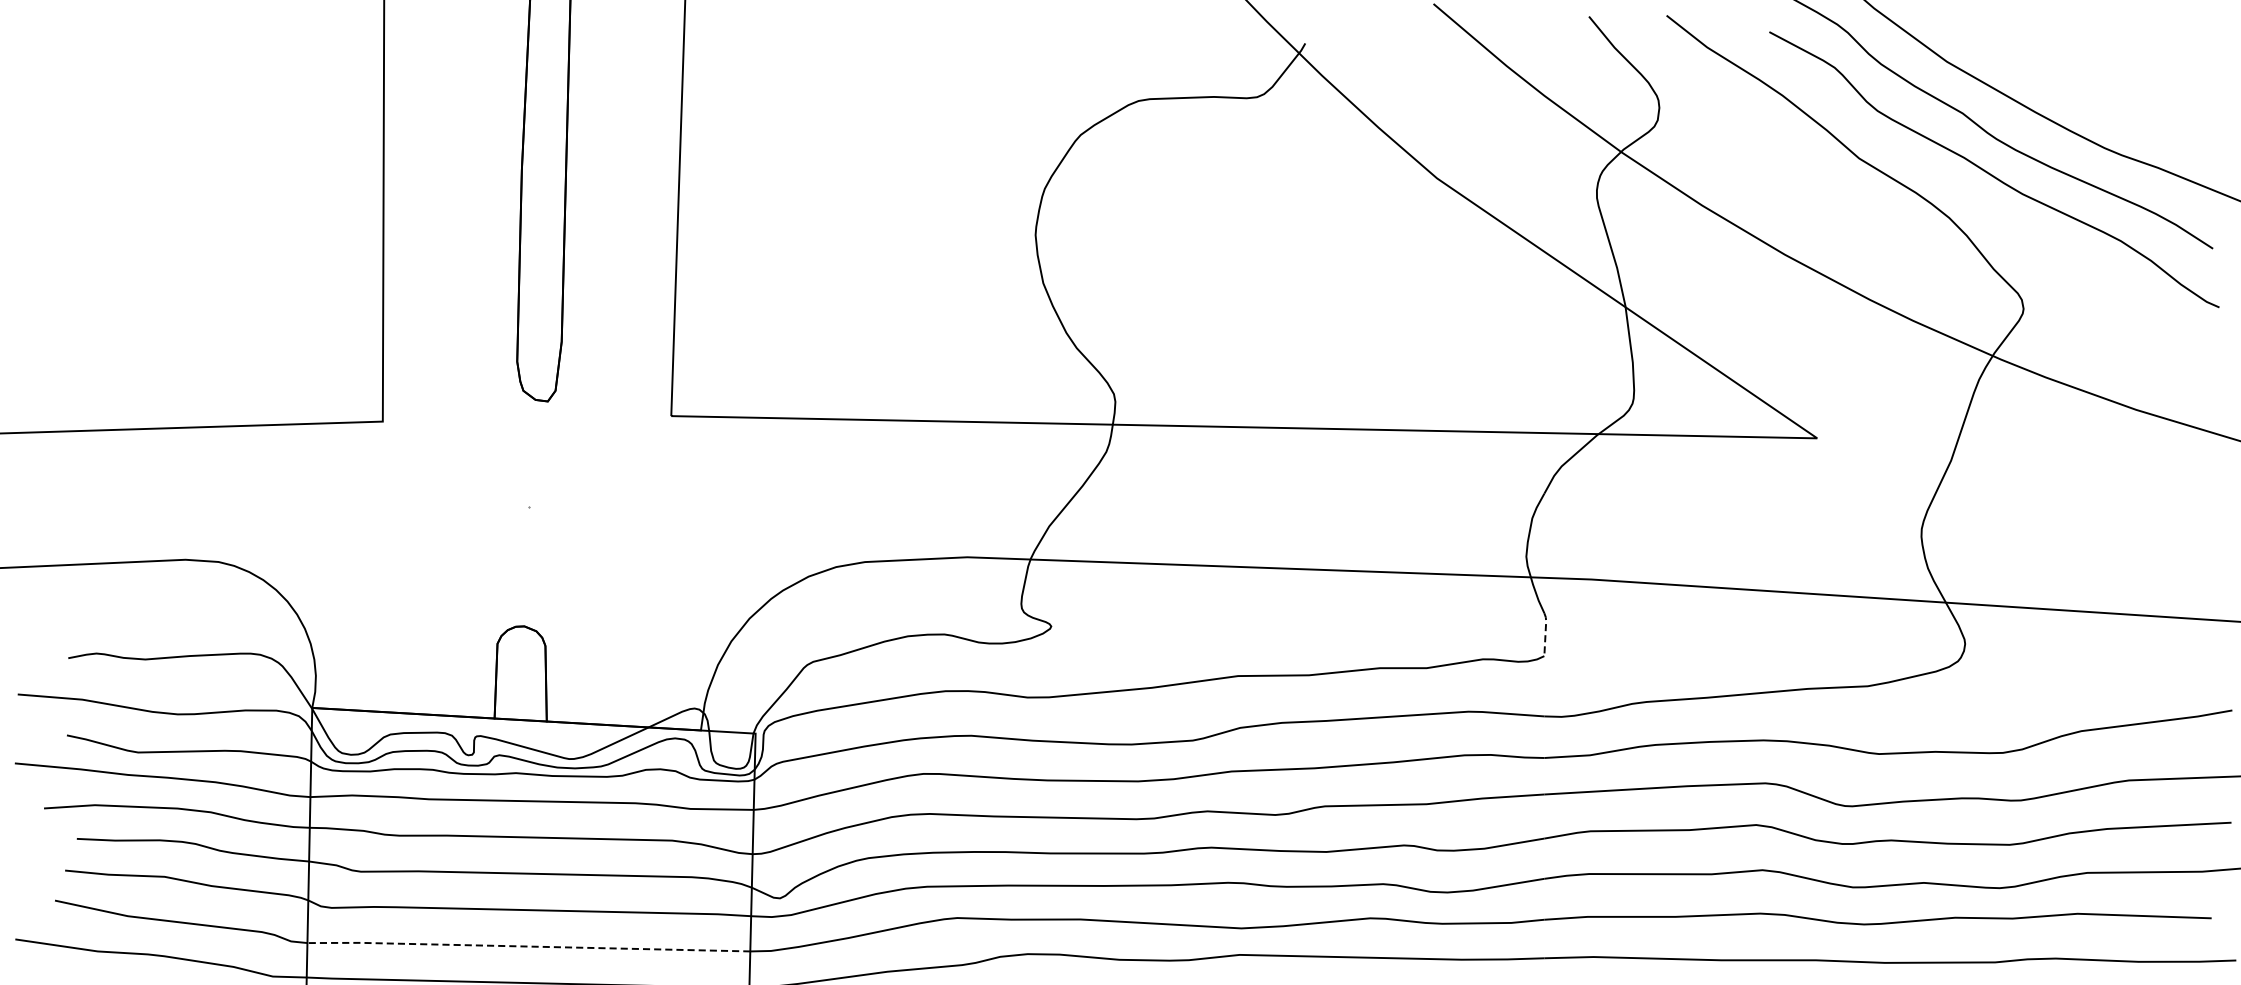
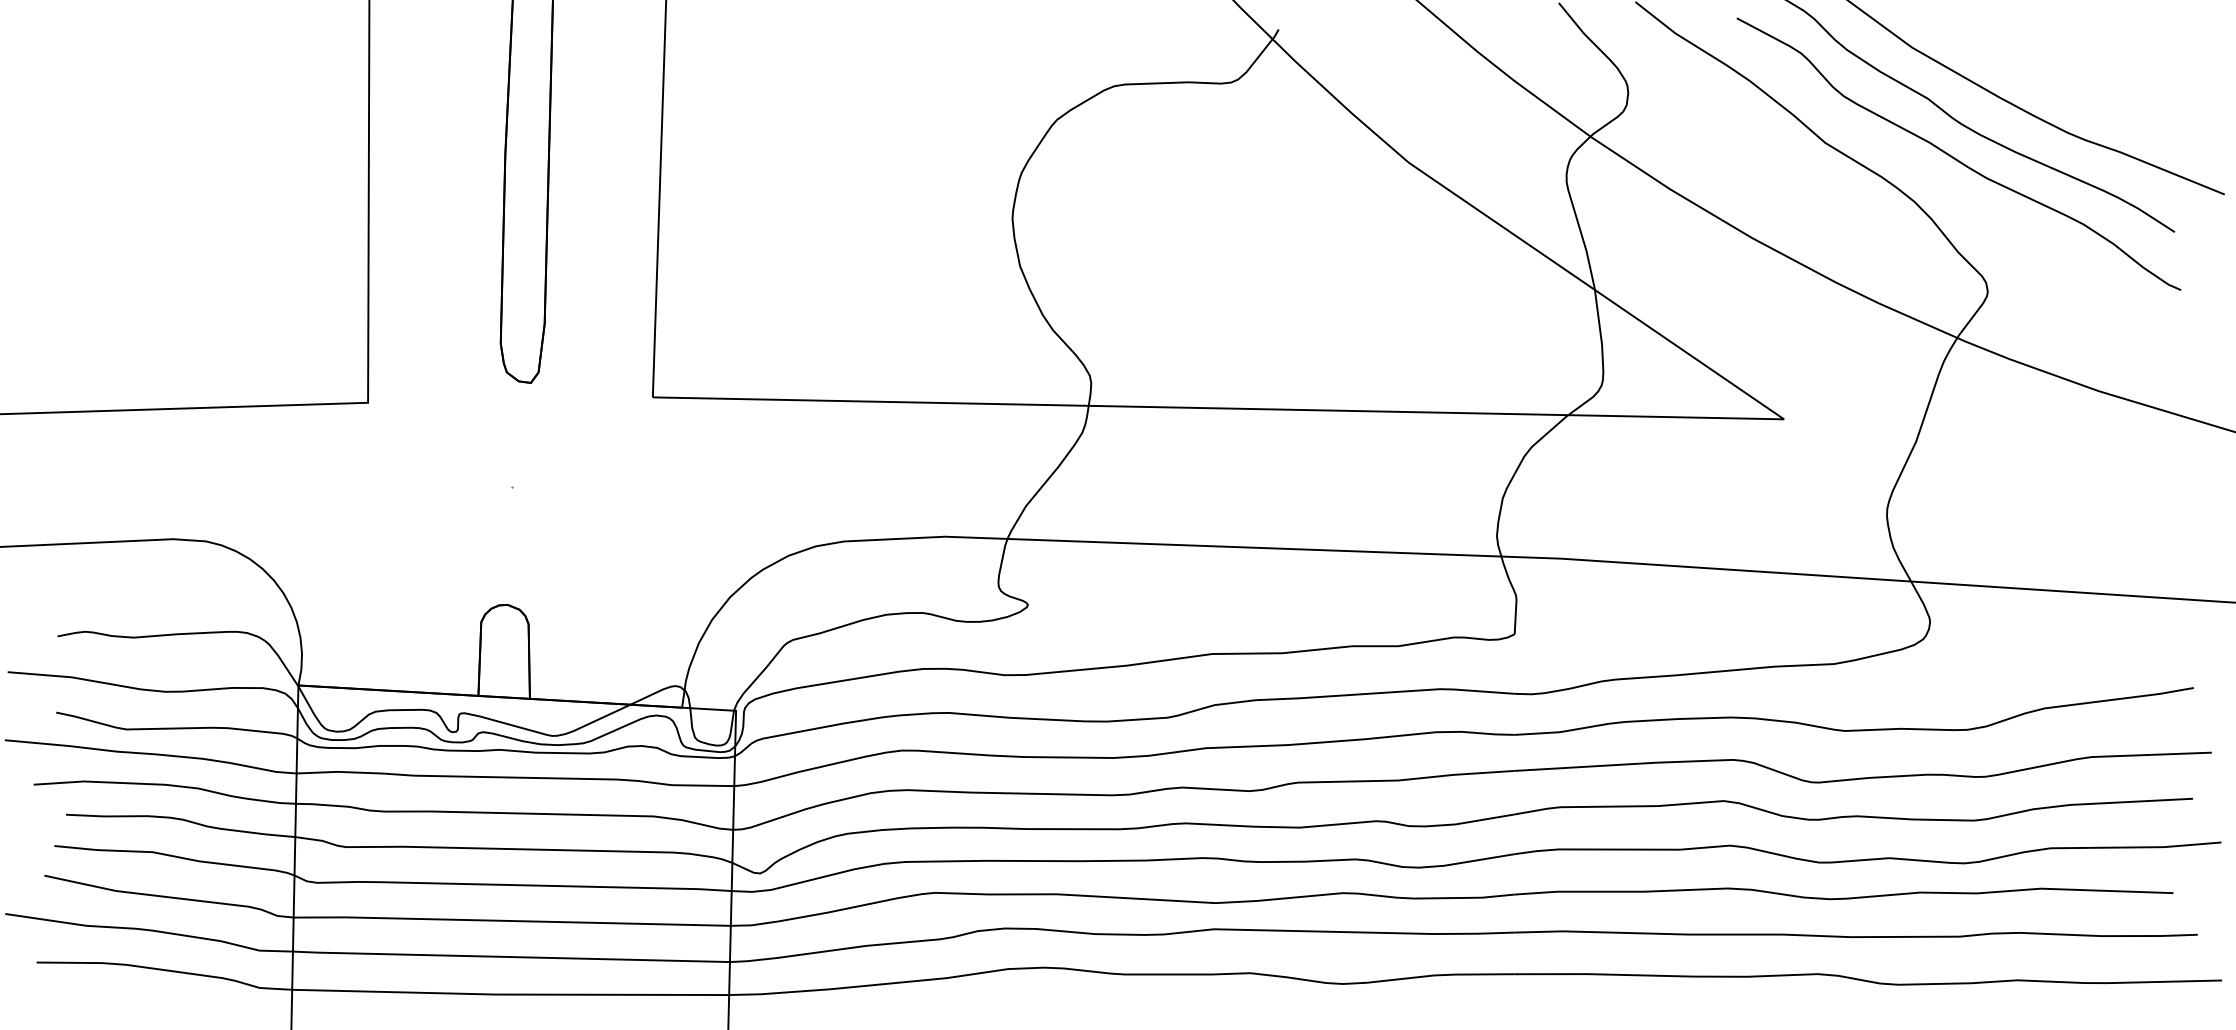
line: (1545, 633) -> (1515, 611), dashed -> solid
line: (528, 947) -> (511, 921), dashed -> solid

